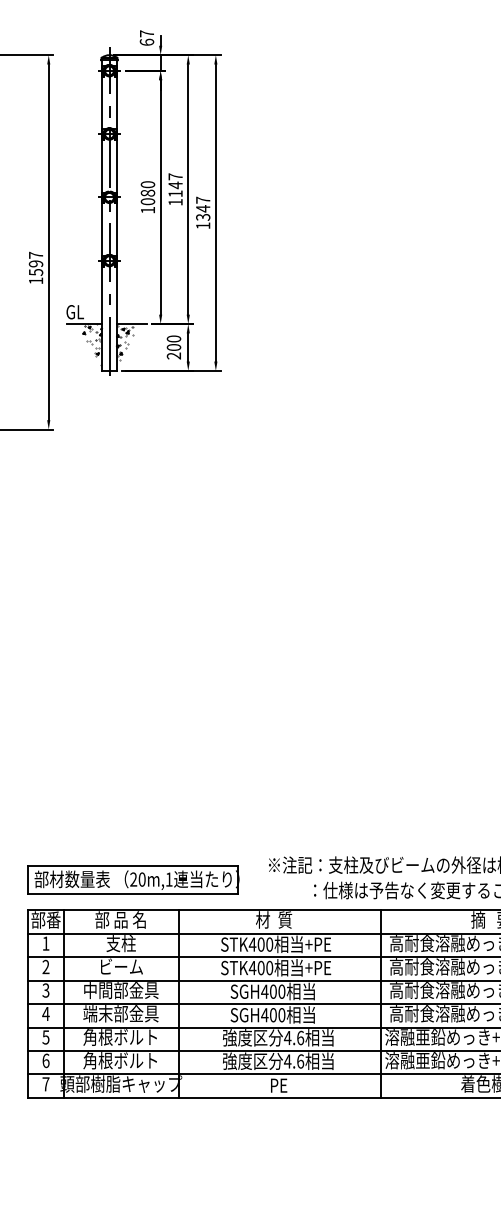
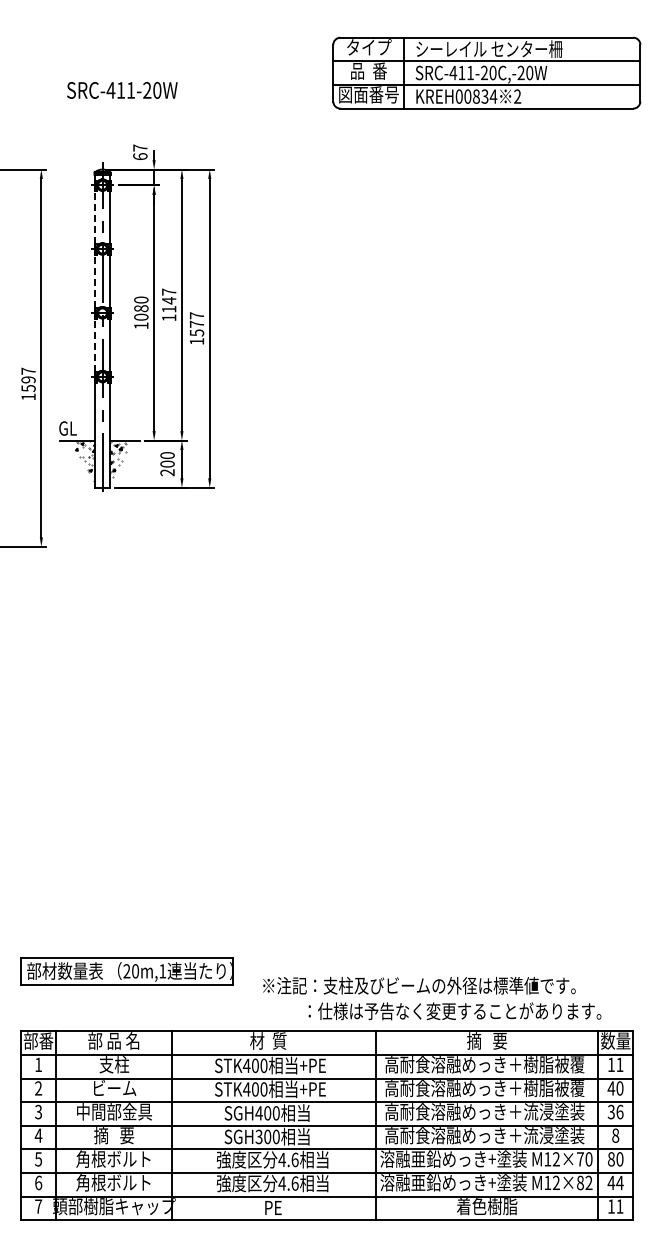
line: (101, 102) -> (94, 217), solid -> dashed
line: (101, 166) -> (94, 281), solid -> dashed
text: (202, 212) -> (196, 328), 1347 -> 1577
line: (101, 229) -> (94, 345), solid -> dashed
part: (133, 879) -> (126, 971), moved
text: (120, 1013) -> (113, 1135), 端末部金具 -> 摘   要
text: (264, 1014) -> (258, 1136), SGH400 -> SGH300

